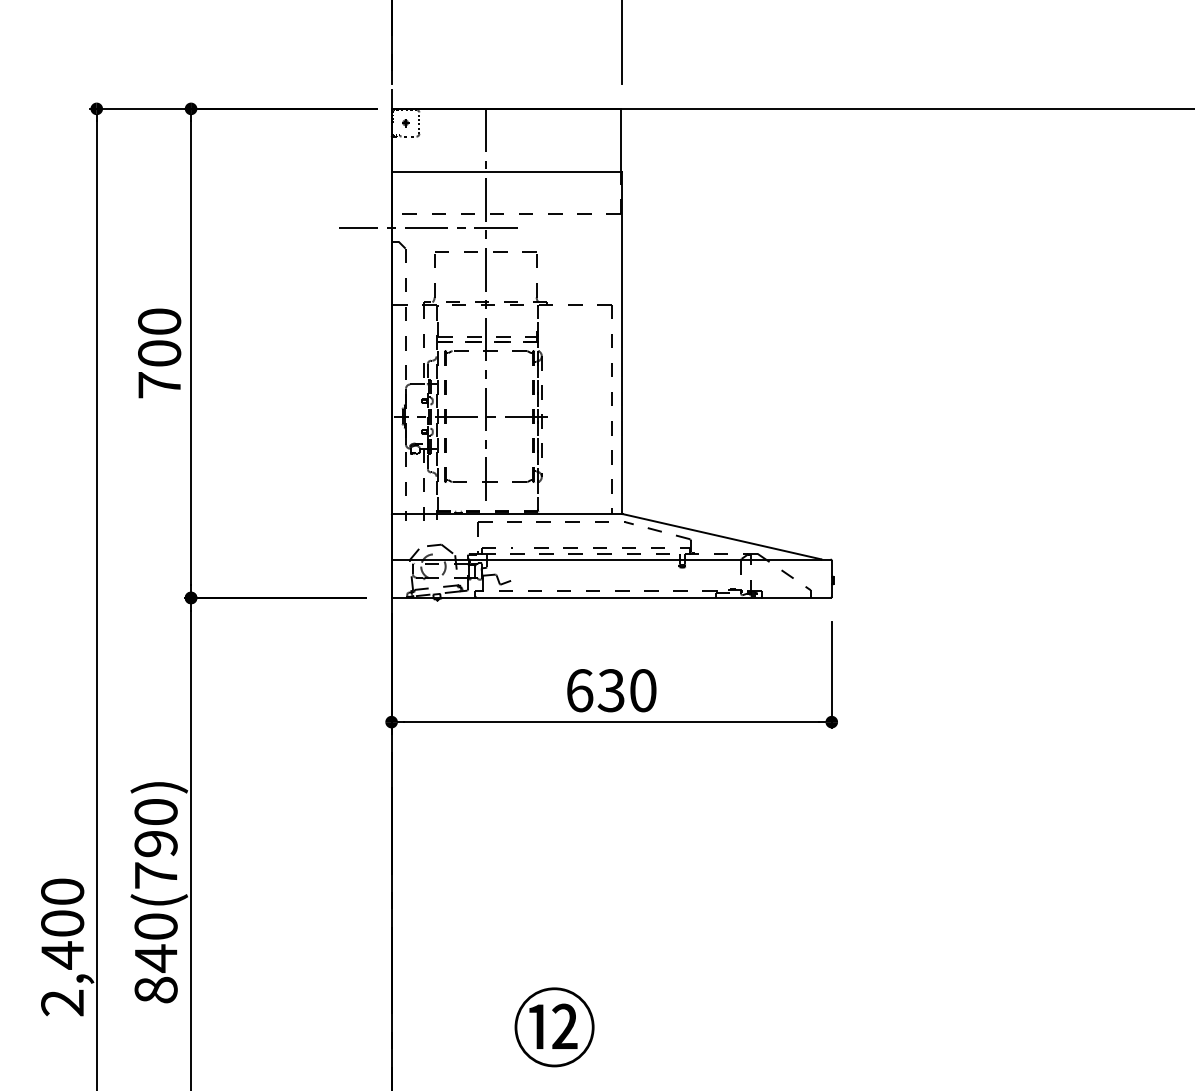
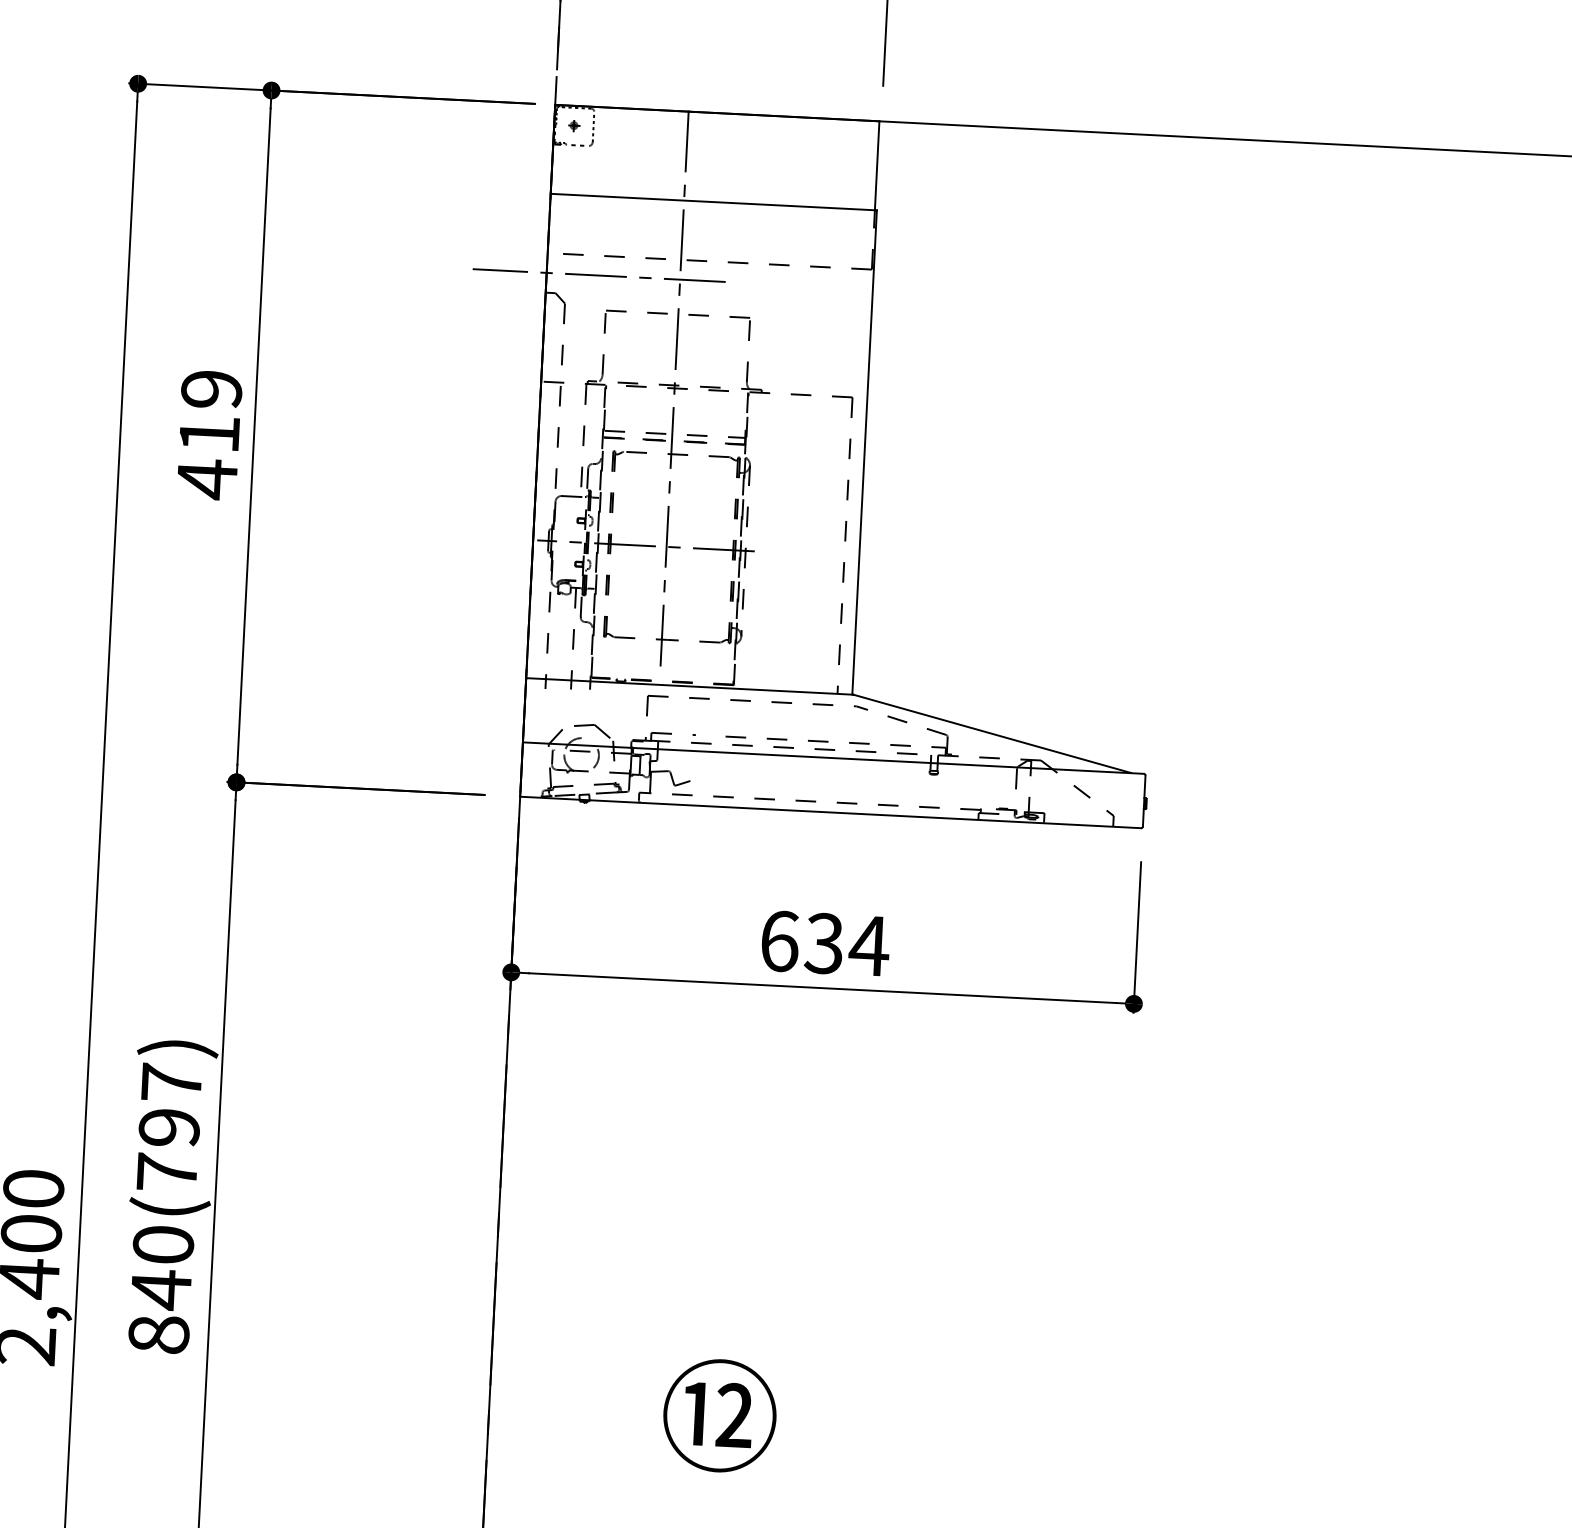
text: (159, 353) -> (209, 434), 700 -> 419
text: (642, 690) -> (868, 945), 630 -> 634
text: (155, 811) -> (170, 1081), 840(790) -> 840(797)

